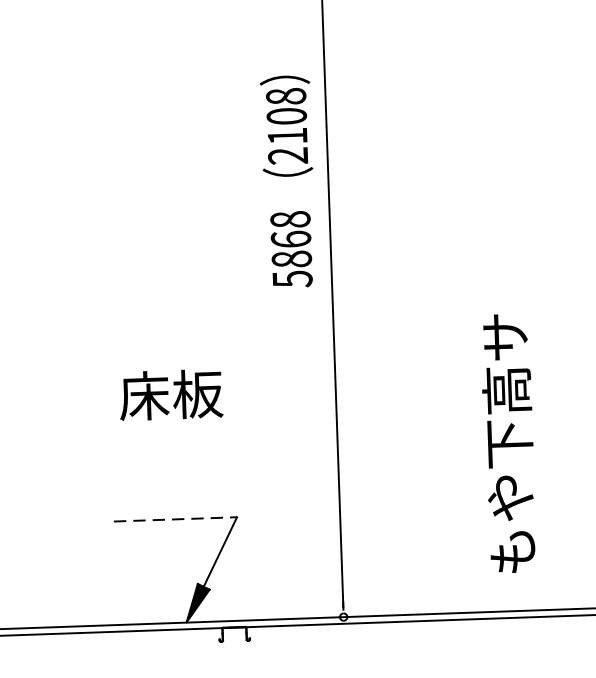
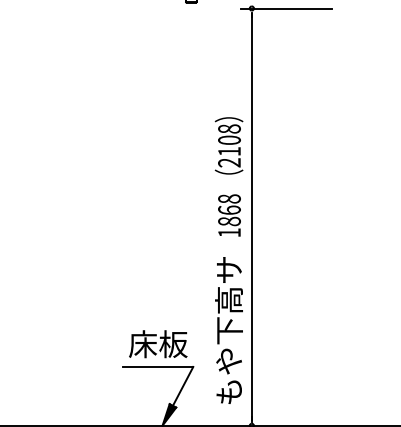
text: (292, 278) -> (229, 232), 5868 -> 1868
text: (171, 395) -> (158, 344), moved
text: (507, 443) -> (228, 330), moved
line: (175, 518) -> (158, 366), dashed -> solid

